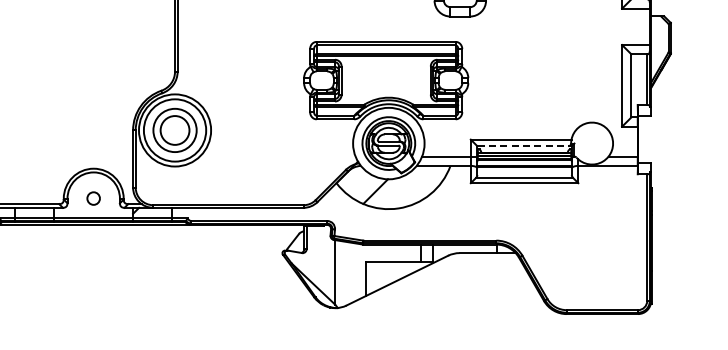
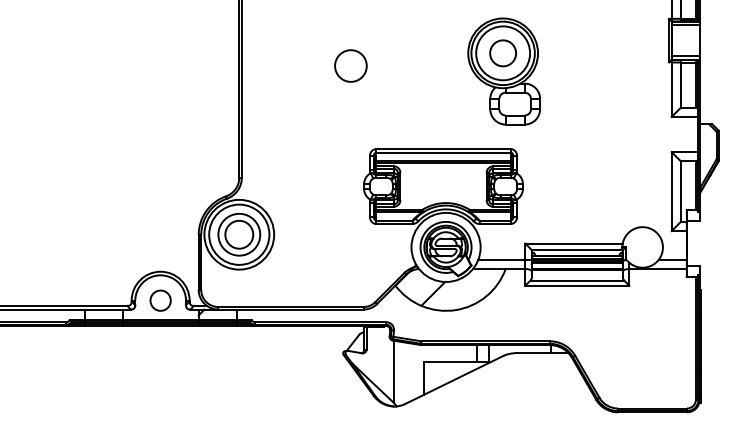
line: (524, 145) -> (577, 249), dashed -> solid
circle: (93, 198) -> (160, 300), size x1.67

